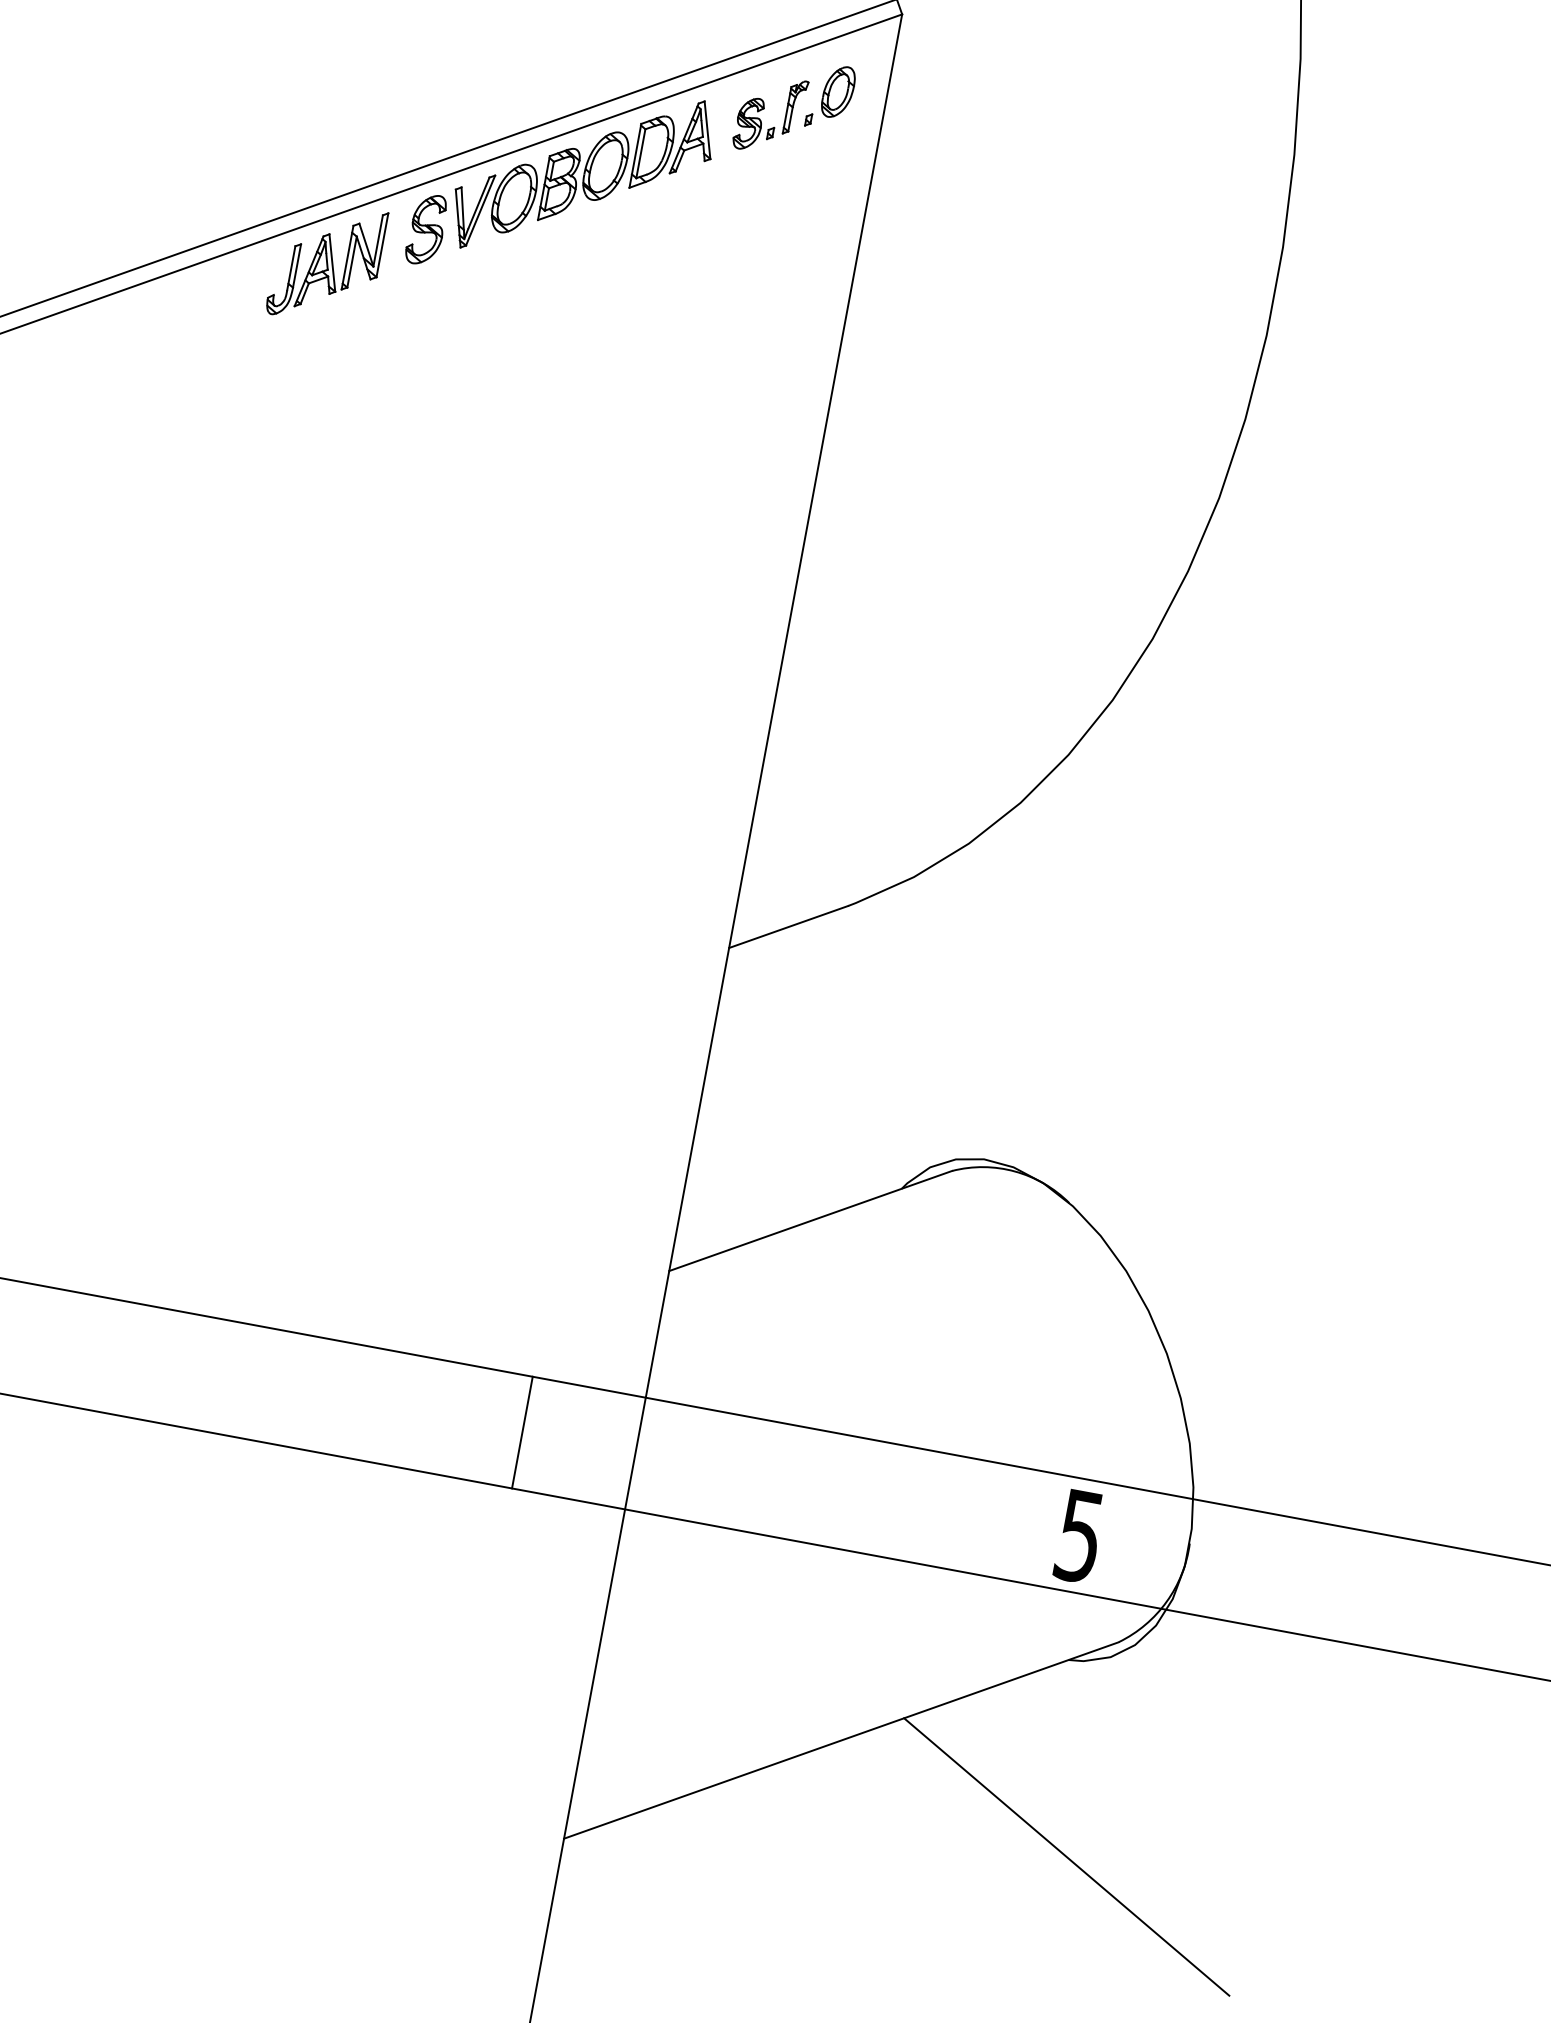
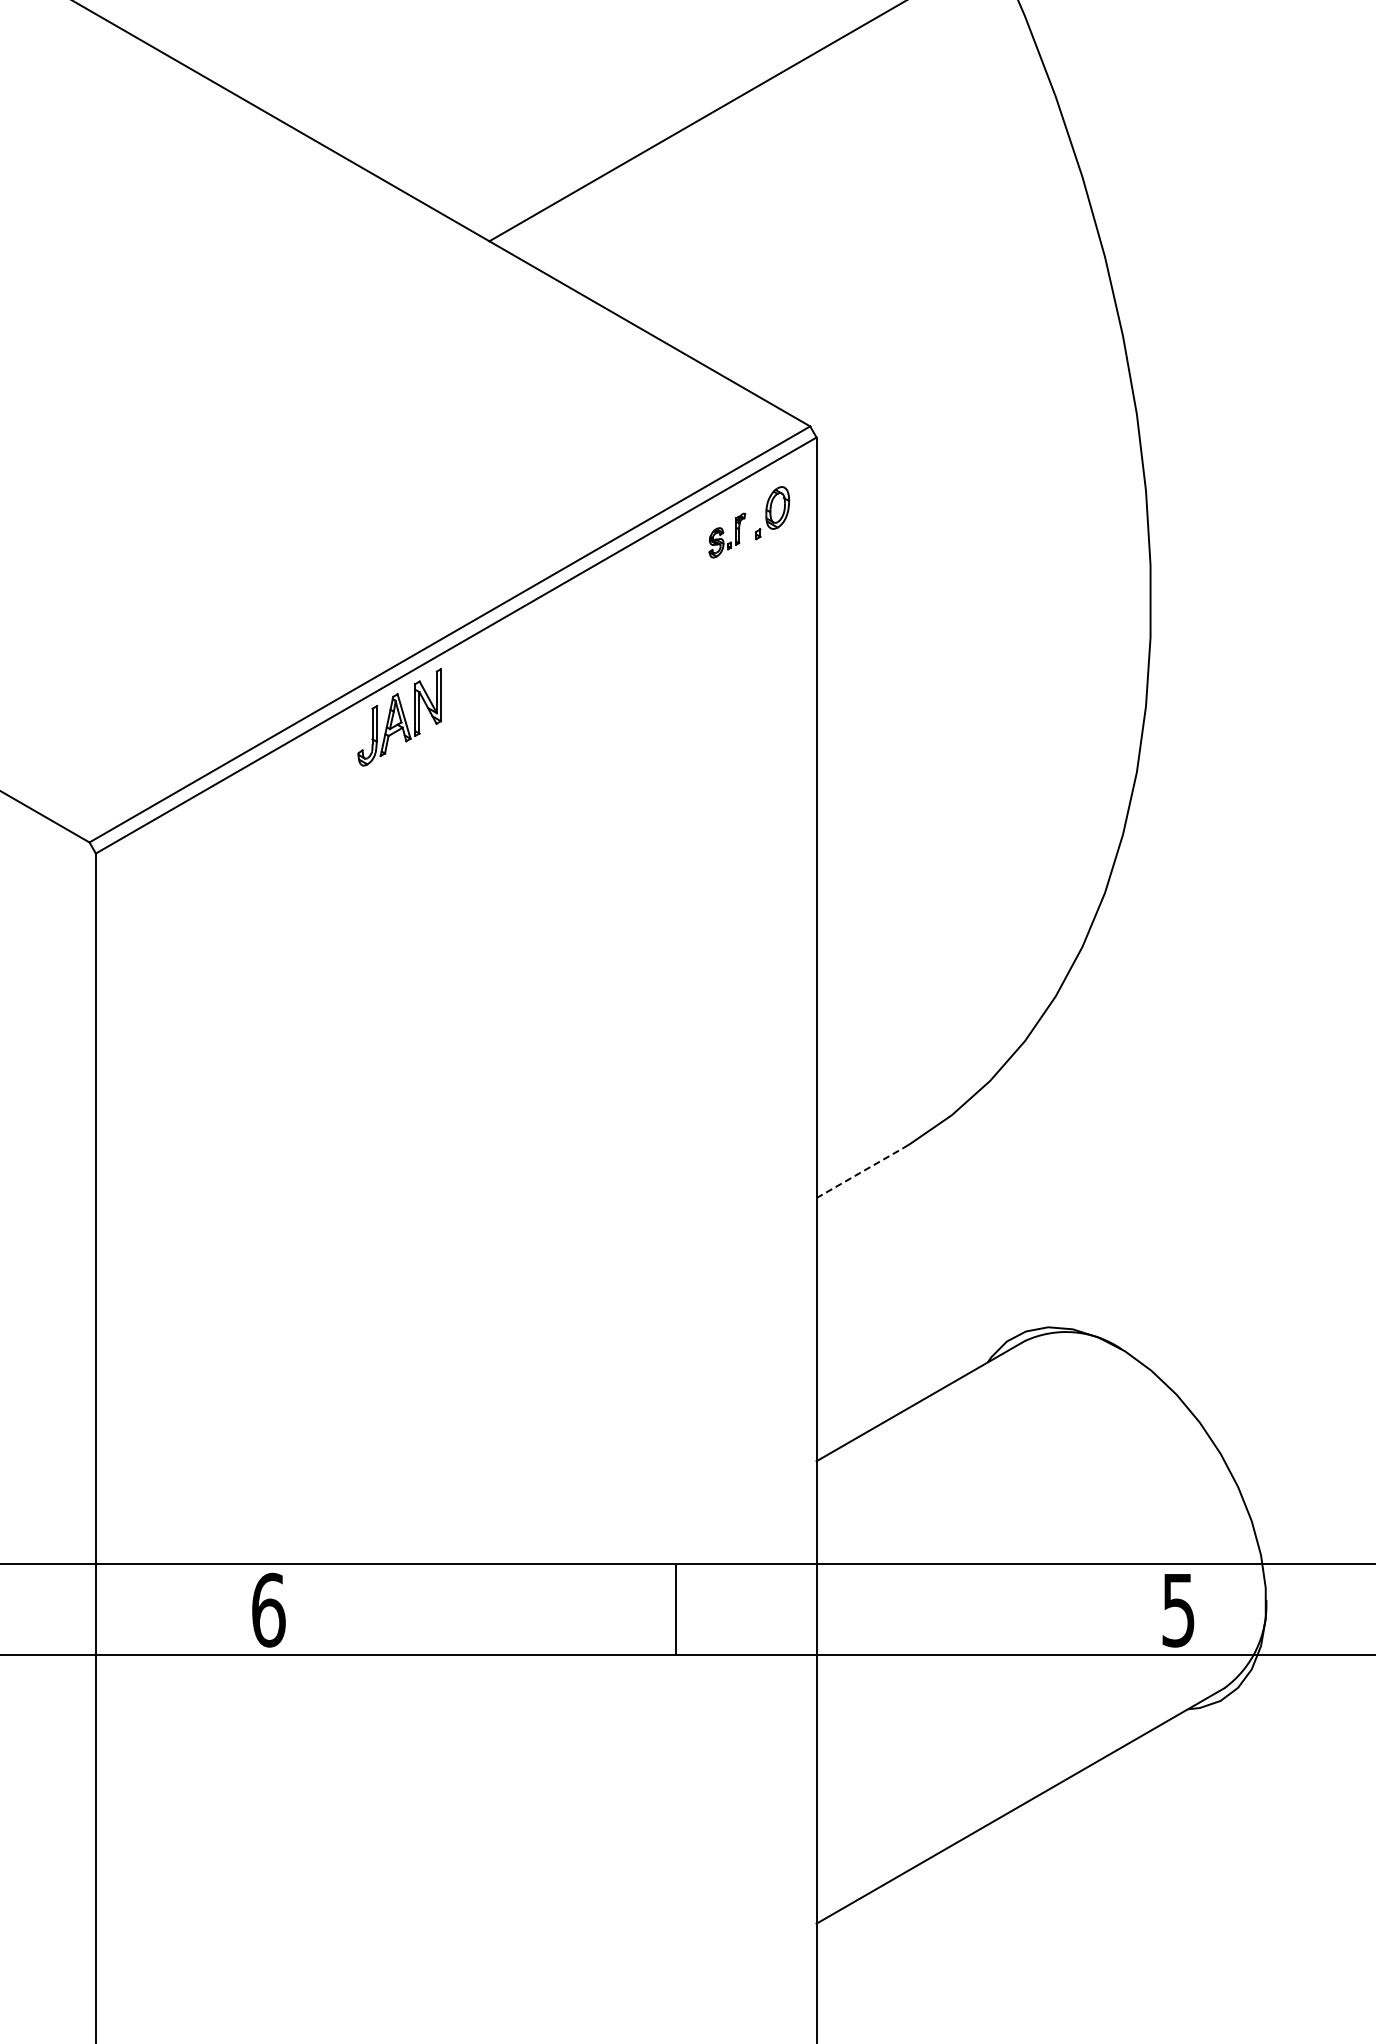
part: (770, 114) -> (727, 535), size x0.7
part: (562, 182) -> (573, 619), removed
line: (788, 926) -> (860, 1172), solid -> dashed
line: (522, 1432) -> (675, 1609), moved
line: (1065, 1856) -> (1214, 1864), removed

